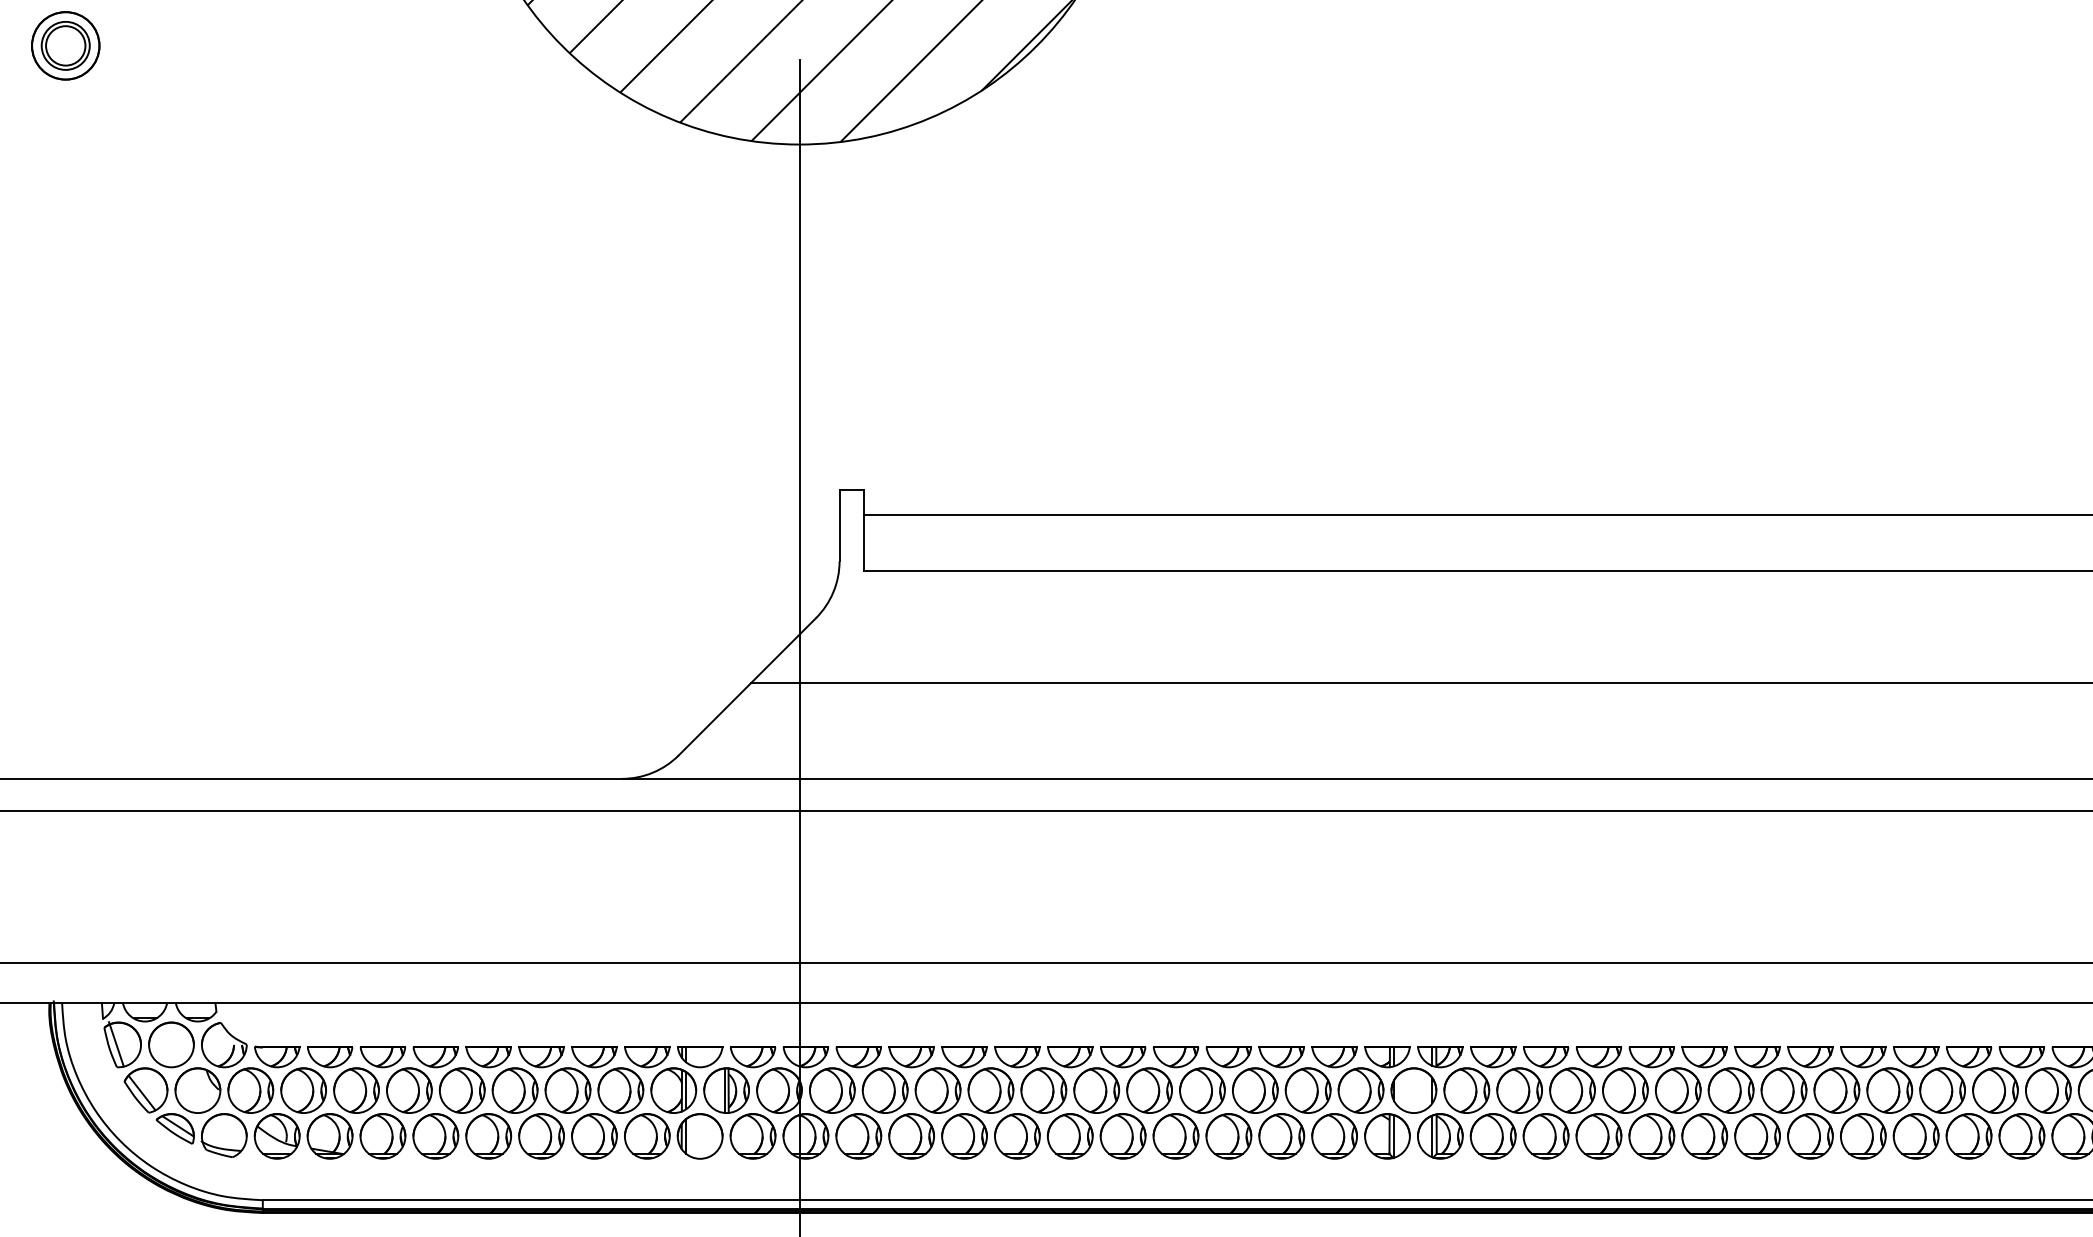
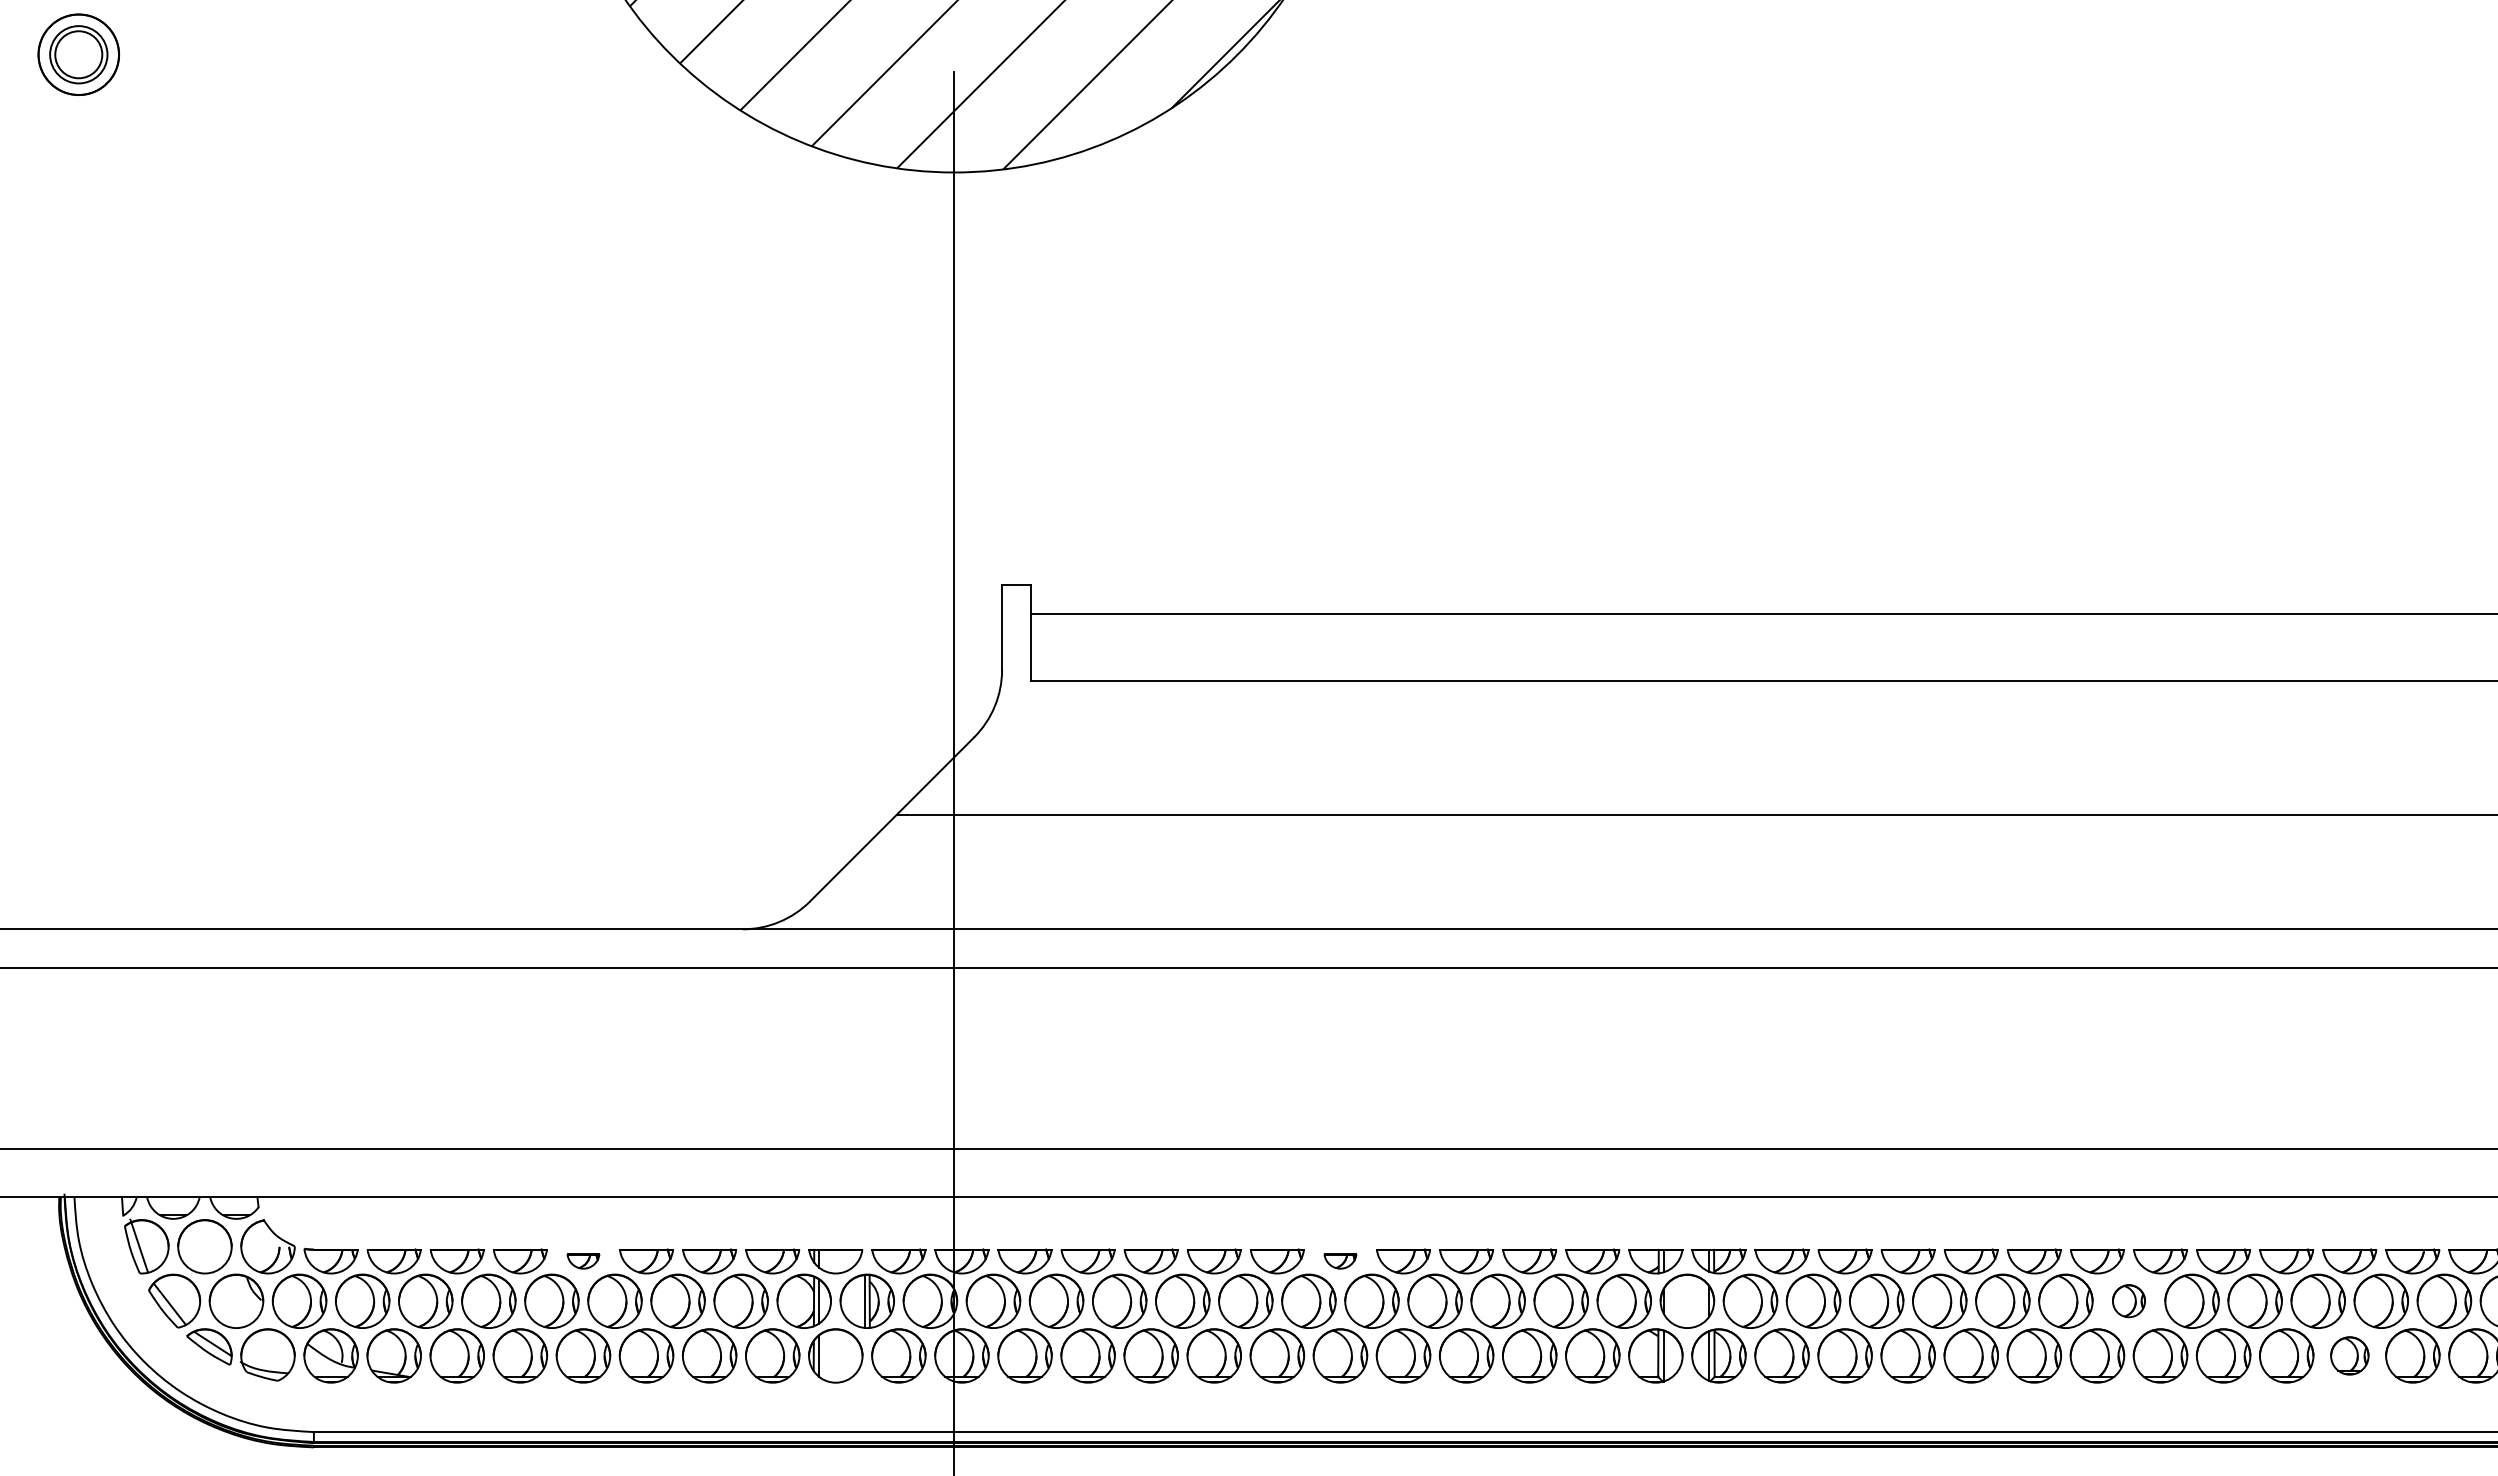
part: (488, 1057) -> (583, 1261), size x0.6
part: (1123, 1057) -> (1340, 1261), size x0.6
part: (1783, 1089) -> (2128, 1300), size x0.6
part: (1968, 1136) -> (2349, 1355), size x0.7

